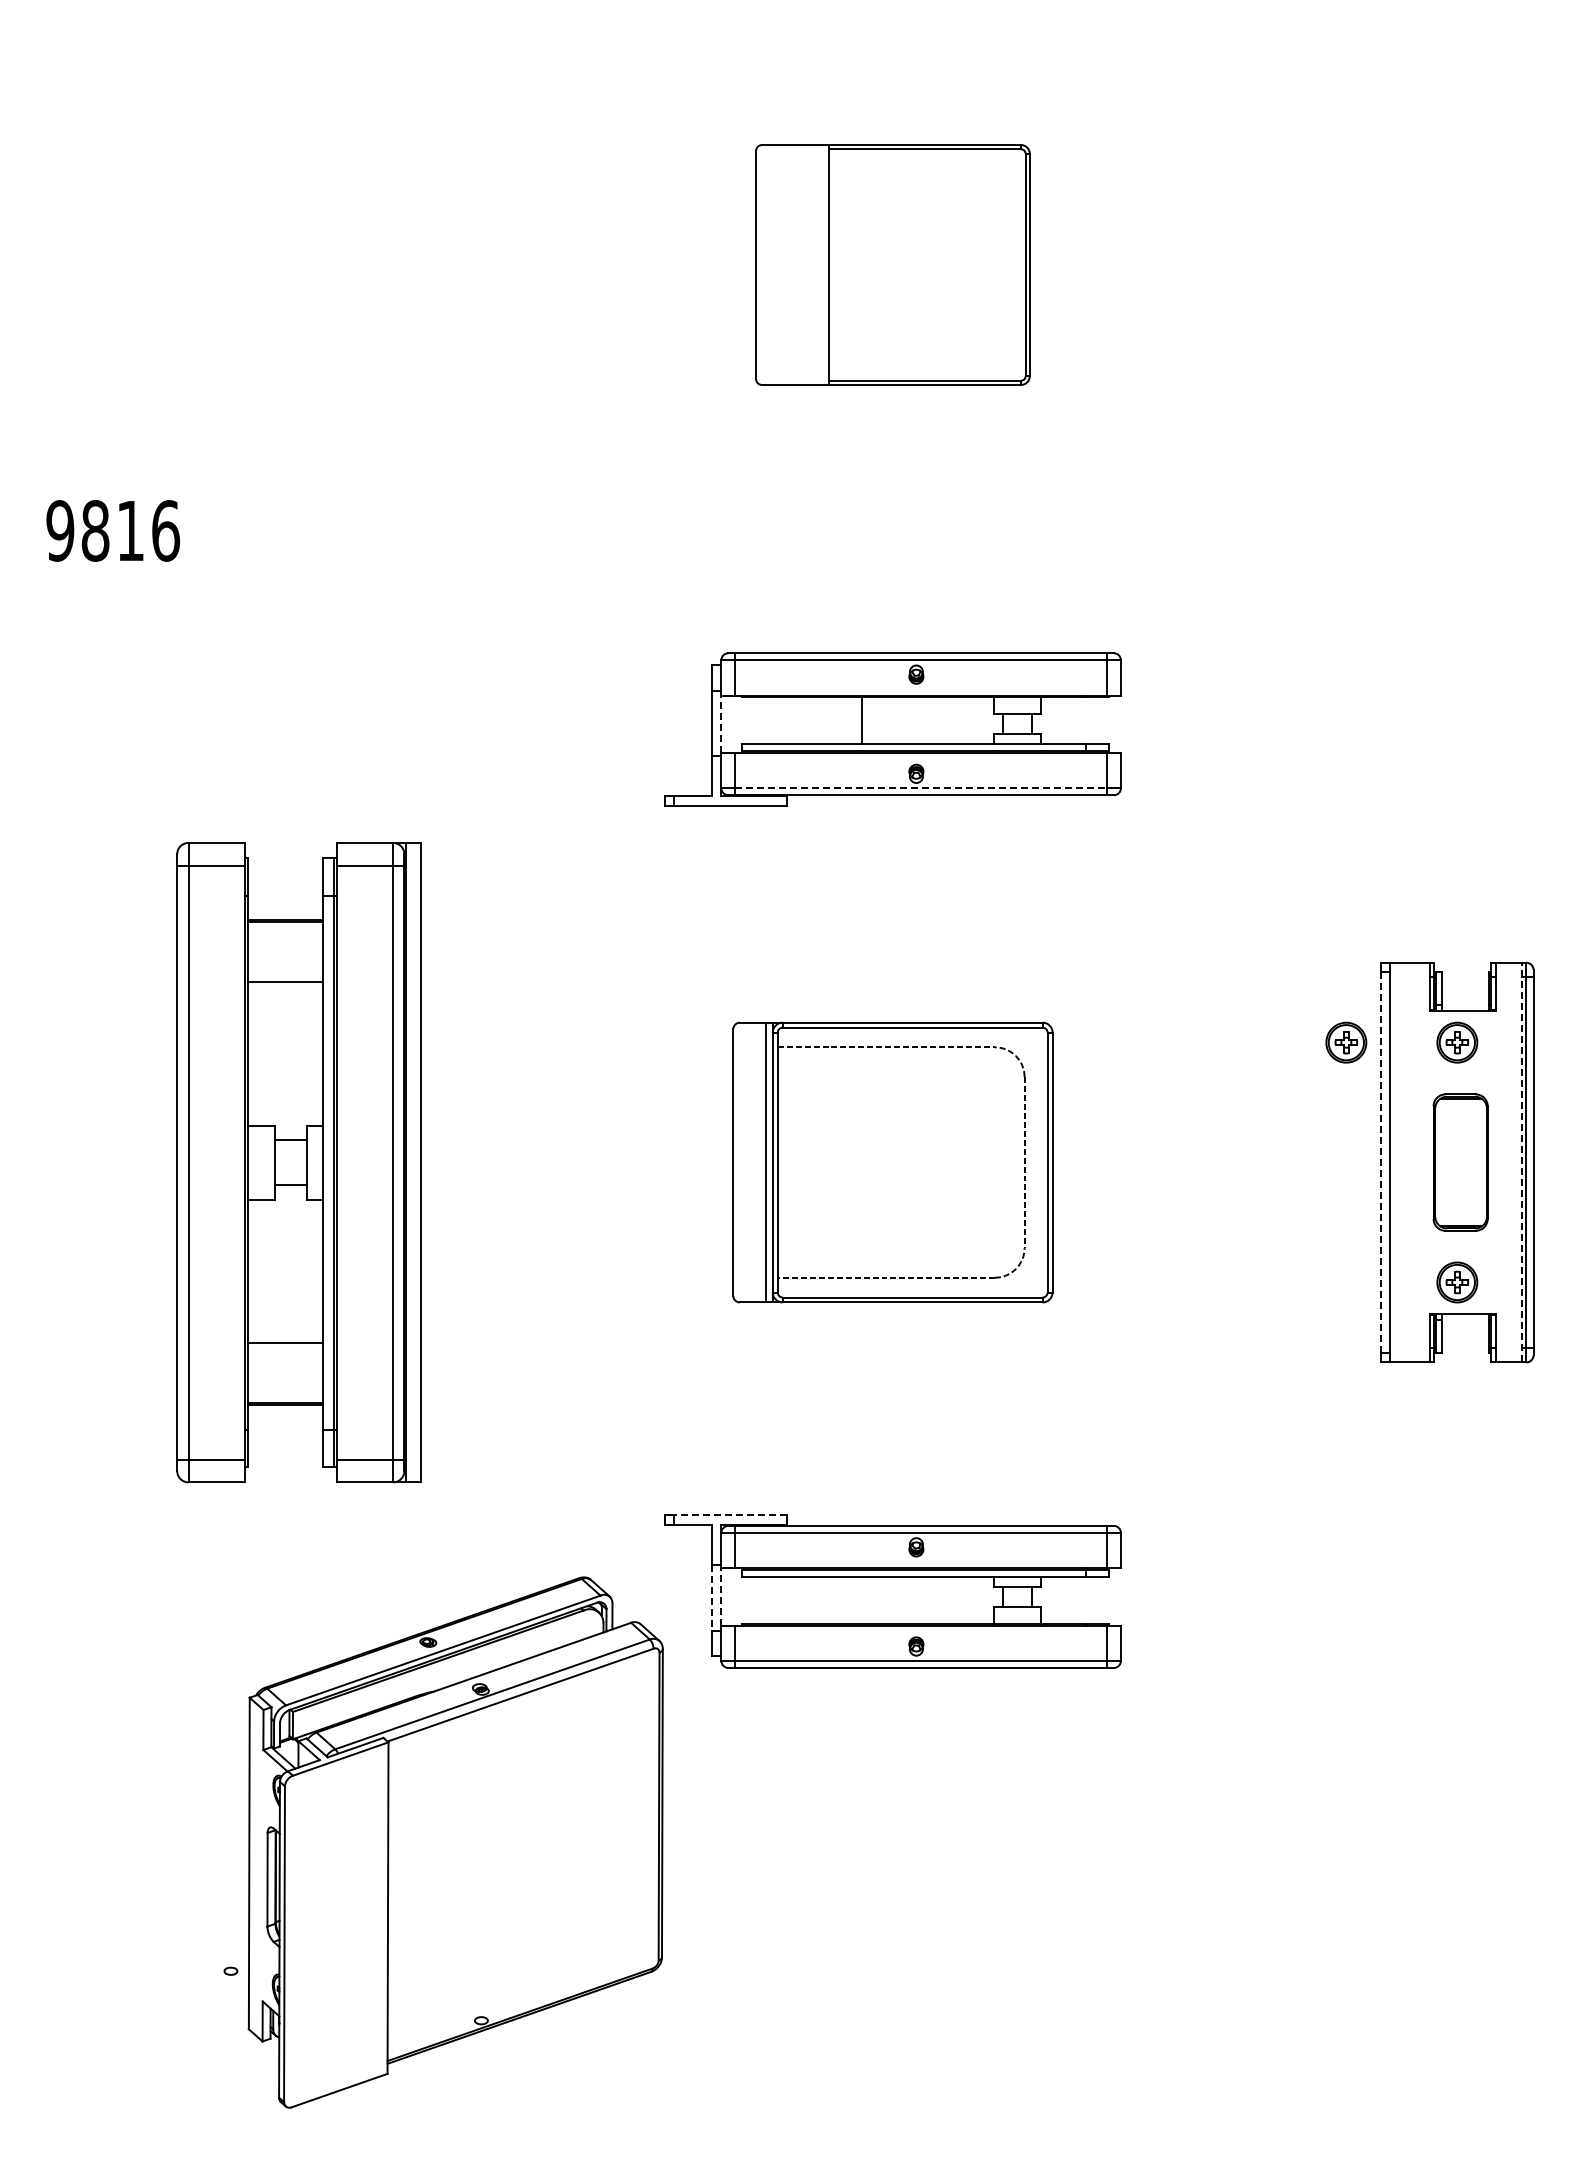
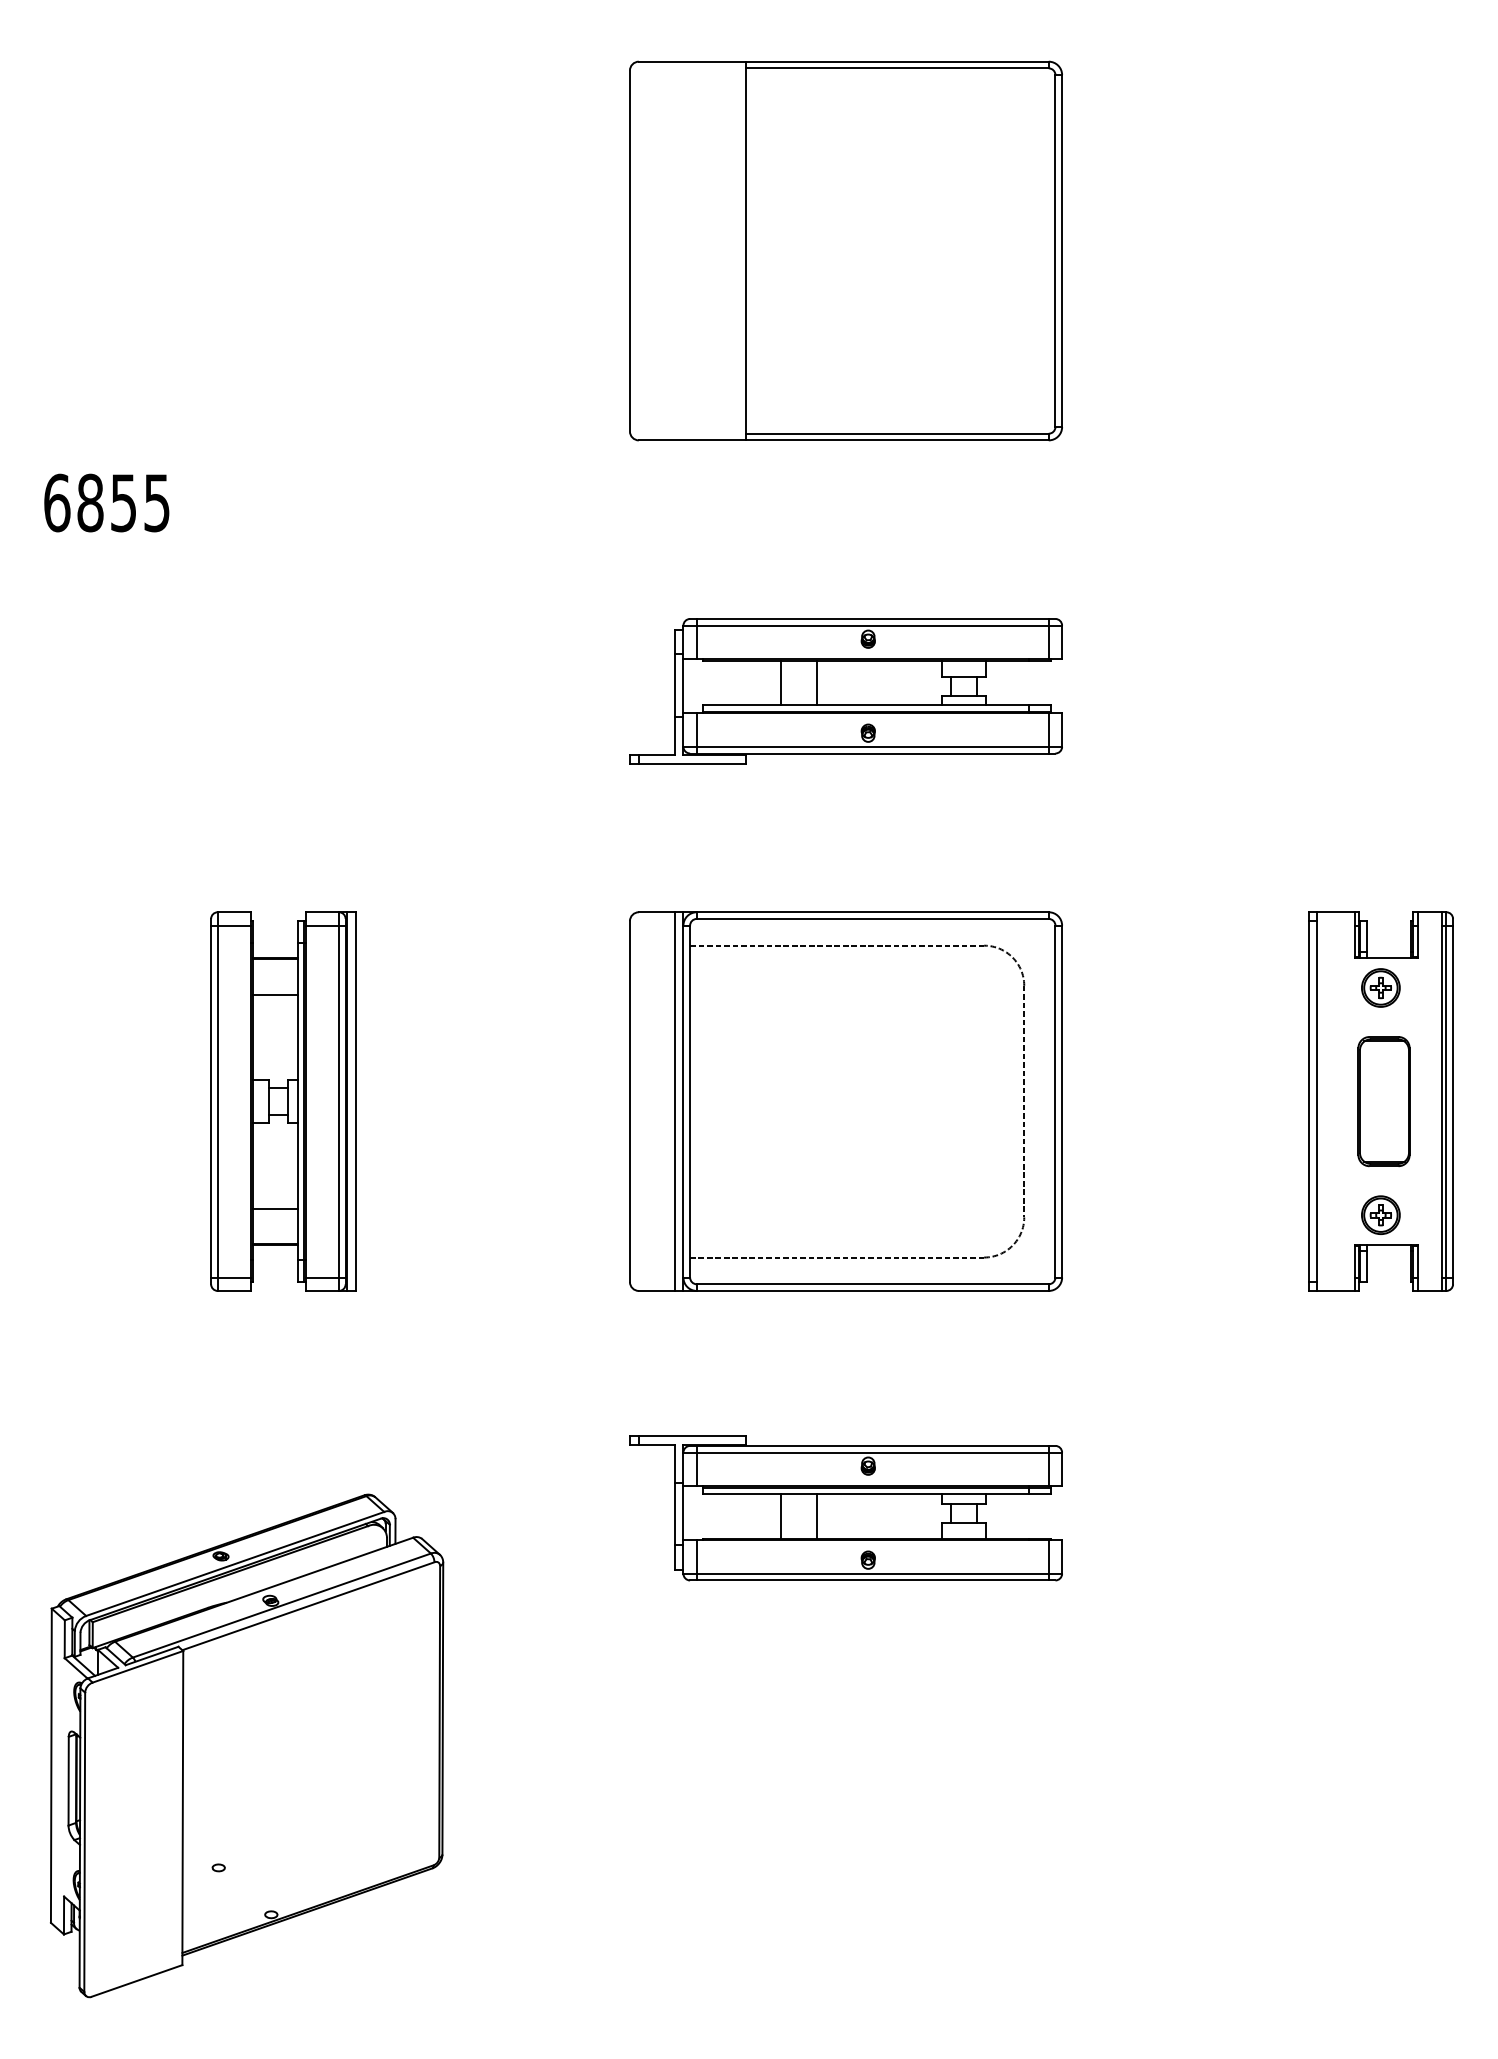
part: (892, 264) -> (845, 250), size x1.67
text: (113, 530) -> (107, 502), 9816 -> 6855
line: (824, 720) -> (781, 682), added
line: (721, 724) -> (683, 686), dashed -> solid
line: (921, 788) -> (873, 747), dashed -> solid
part: (1346, 1042) -> (1275, 987), removed
part: (298, 1162) -> (282, 1101), size x0.62
part: (892, 1162) -> (845, 1101), size x1.43
line: (1380, 1162) -> (1308, 1101), dashed -> solid
line: (1521, 1162) -> (1441, 1101), dashed -> solid
line: (730, 1515) -> (692, 1436), dashed -> solid
line: (721, 1596) -> (683, 1512), dashed -> solid
line: (711, 1597) -> (674, 1513), dashed -> solid
line: (824, 1599) -> (781, 1515), added
line: (862, 1599) -> (817, 1515), added
part: (455, 1842) -> (246, 1745), moved

